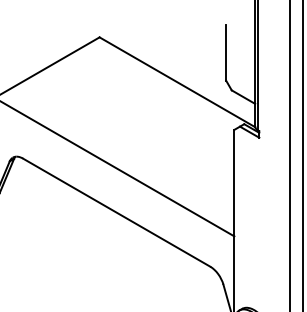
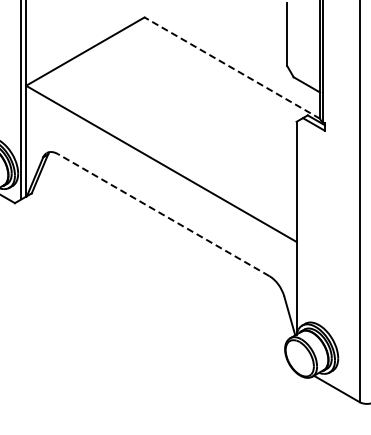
line: (176, 81) -> (231, 67), solid -> dashed
line: (116, 212) -> (163, 215), solid -> dashed

